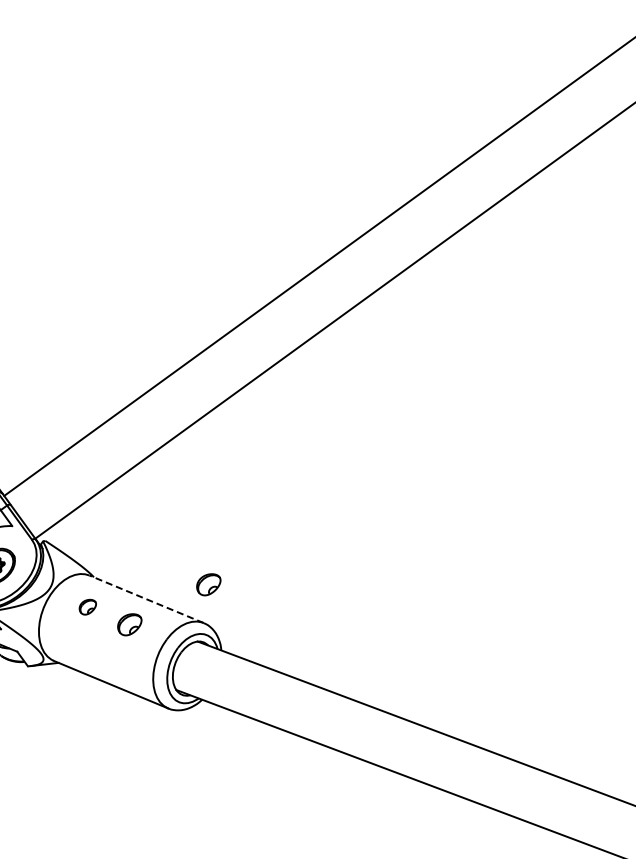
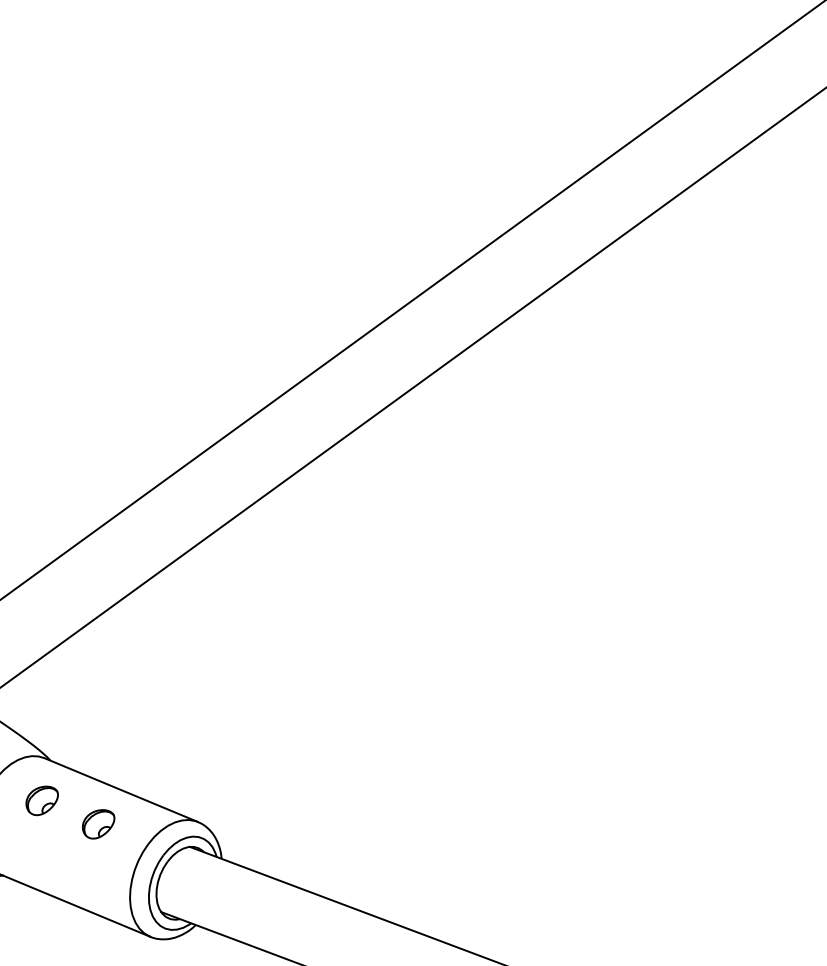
part: (208, 584) -> (204, 770), removed
line: (146, 599) -> (121, 790), dashed -> solid
part: (87, 606) -> (41, 799), size x1.43

